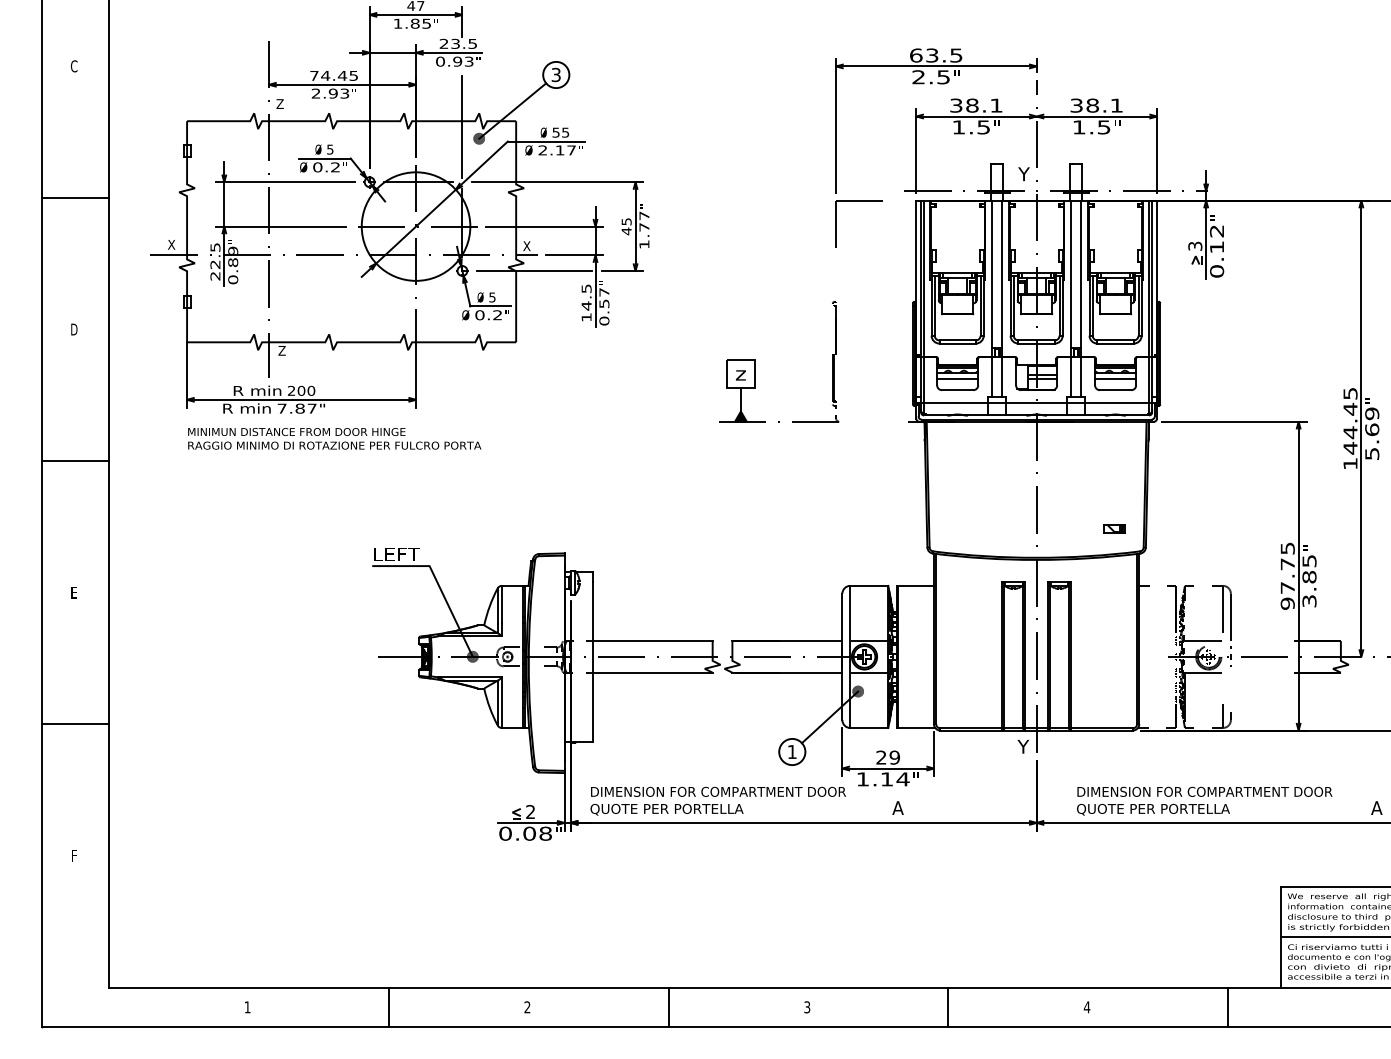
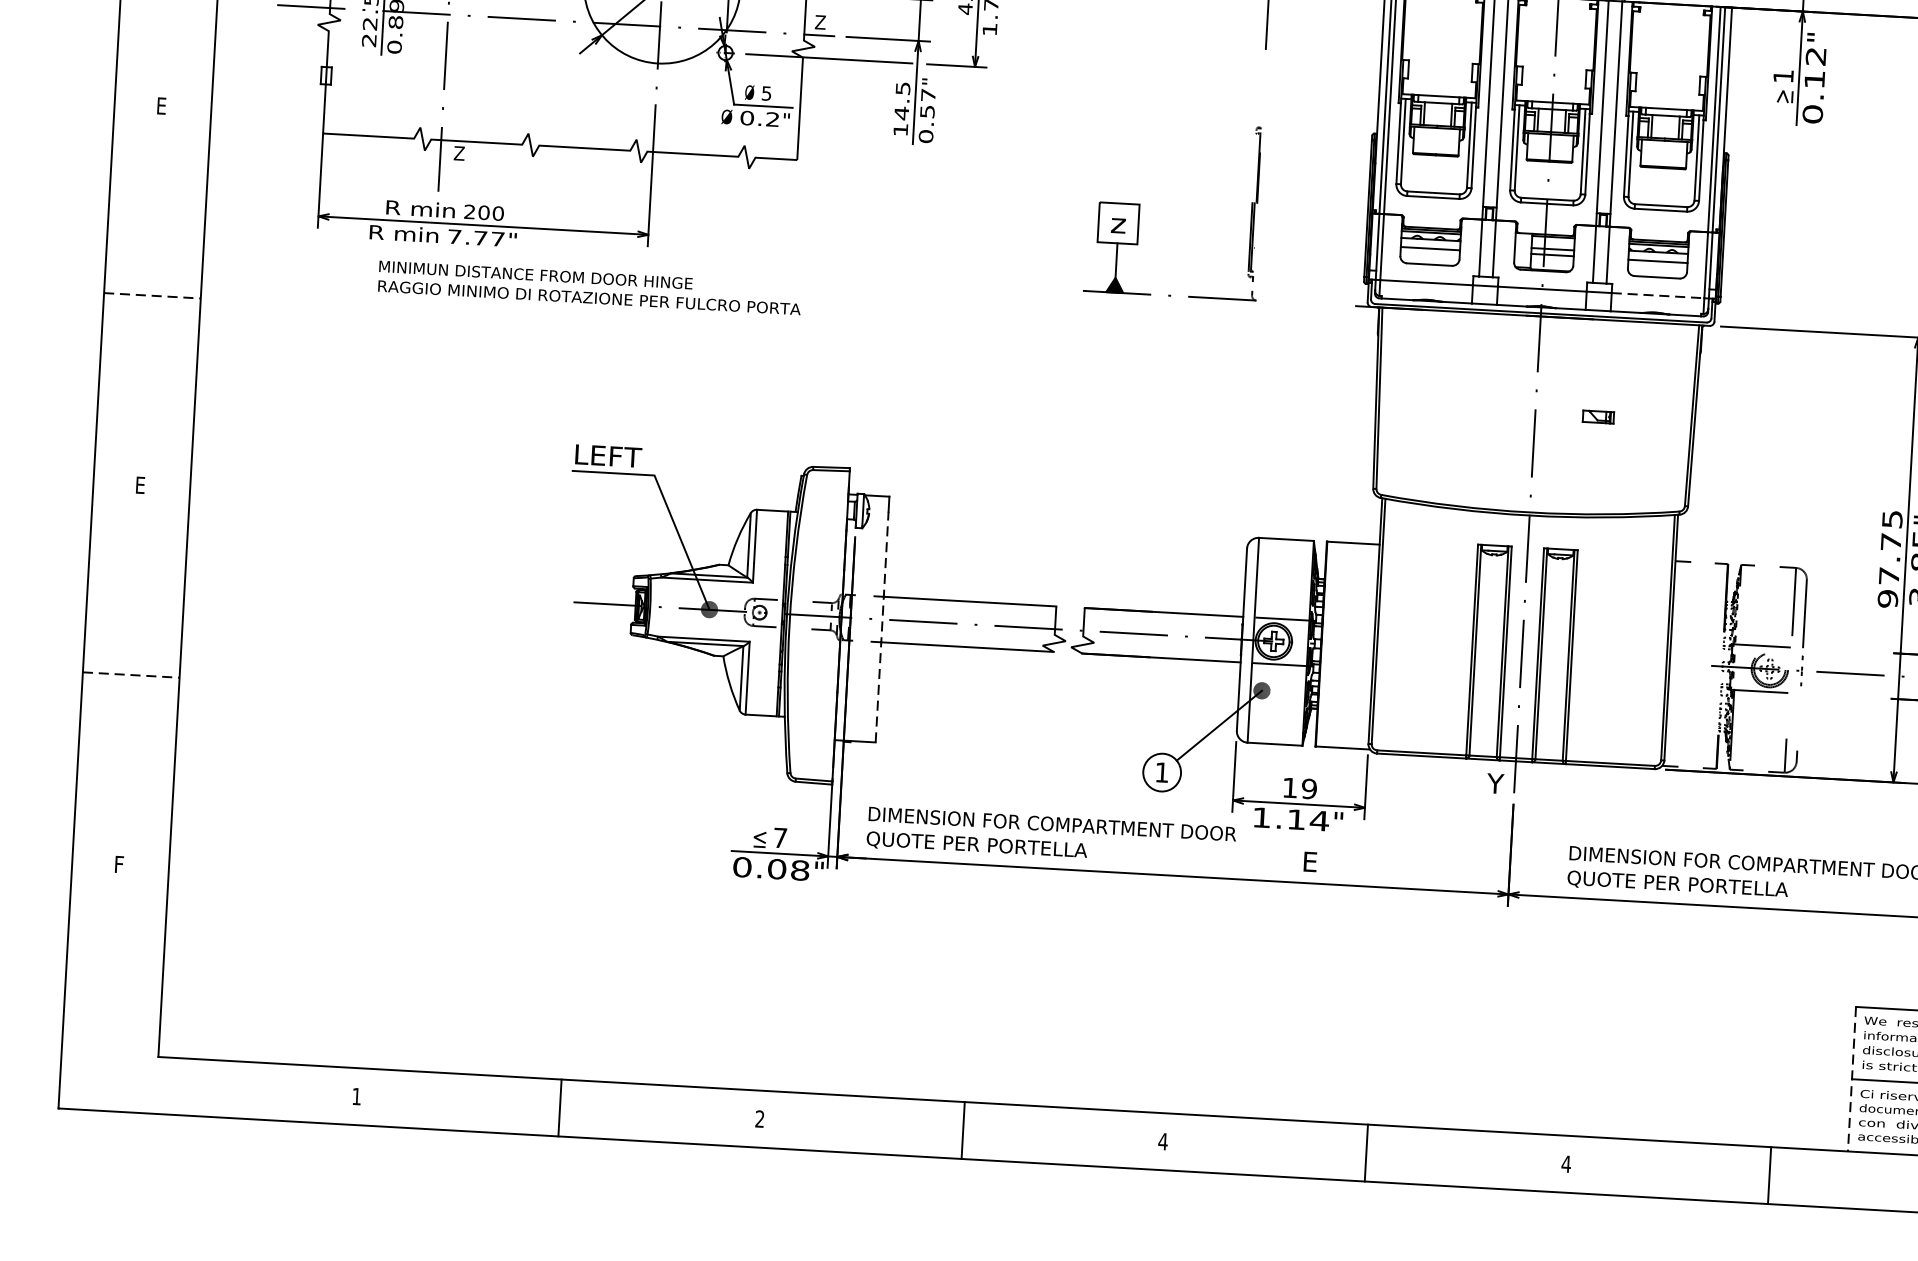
text: (1195, 245) -> (1783, 75), 3 -> 1
text: (526, 246) -> (819, 22), X -> Z
text: (74, 329) -> (161, 106), D -> E
line: (1117, 402) -> (1658, 295), solid -> dashed
text: (299, 408) -> (479, 237), 7.87" -> 7.77"
text: (334, 438) -> (589, 287), moved
line: (75, 461) -> (152, 296), solid -> dashed
part: (1114, 528) -> (1598, 416), moved
line: (592, 661) -> (881, 626), solid -> dashed
line: (75, 724) -> (131, 675), solid -> dashed
text: (881, 757) -> (1290, 787), 29 -> 19
text: (897, 807) -> (1309, 861), A -> E
text: (530, 811) -> (780, 837), 2 -> 7
line: (1281, 937) -> (1852, 1079), solid -> dashed
text: (807, 1007) -> (1163, 1141), 3 -> 4

